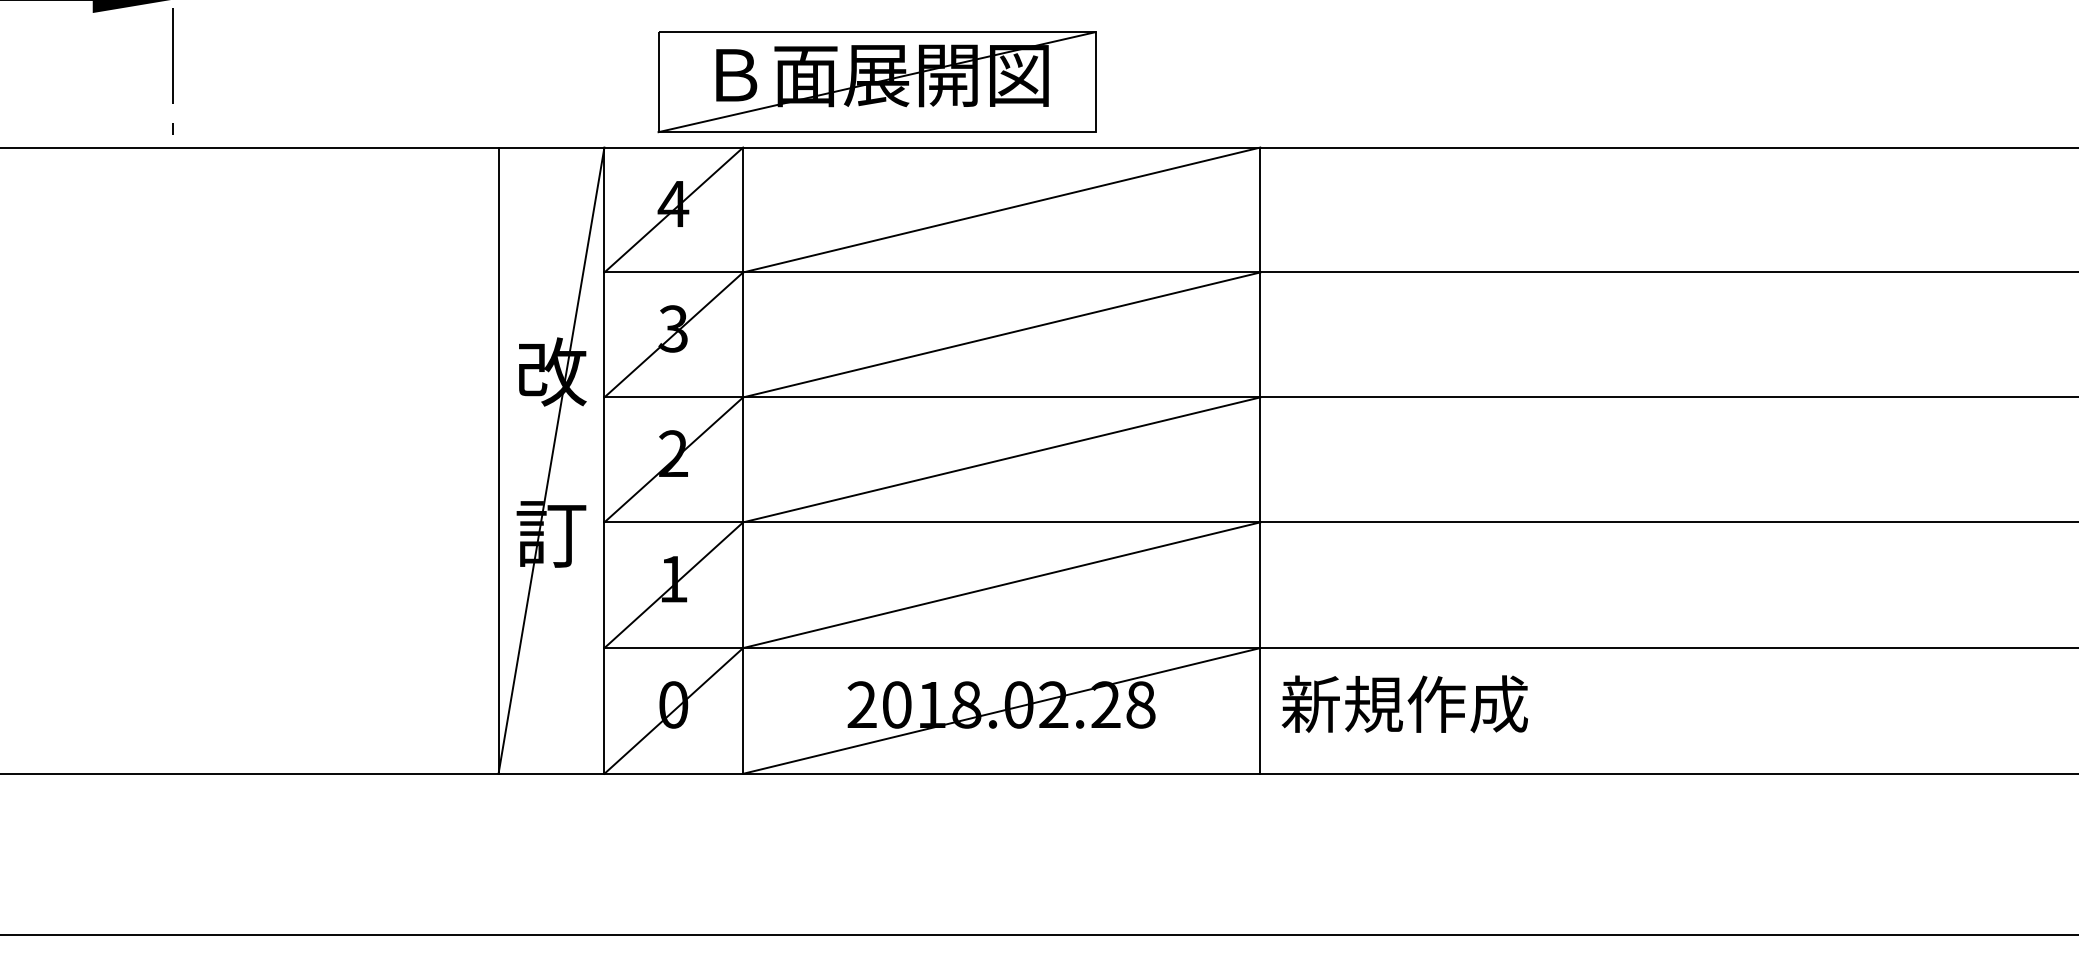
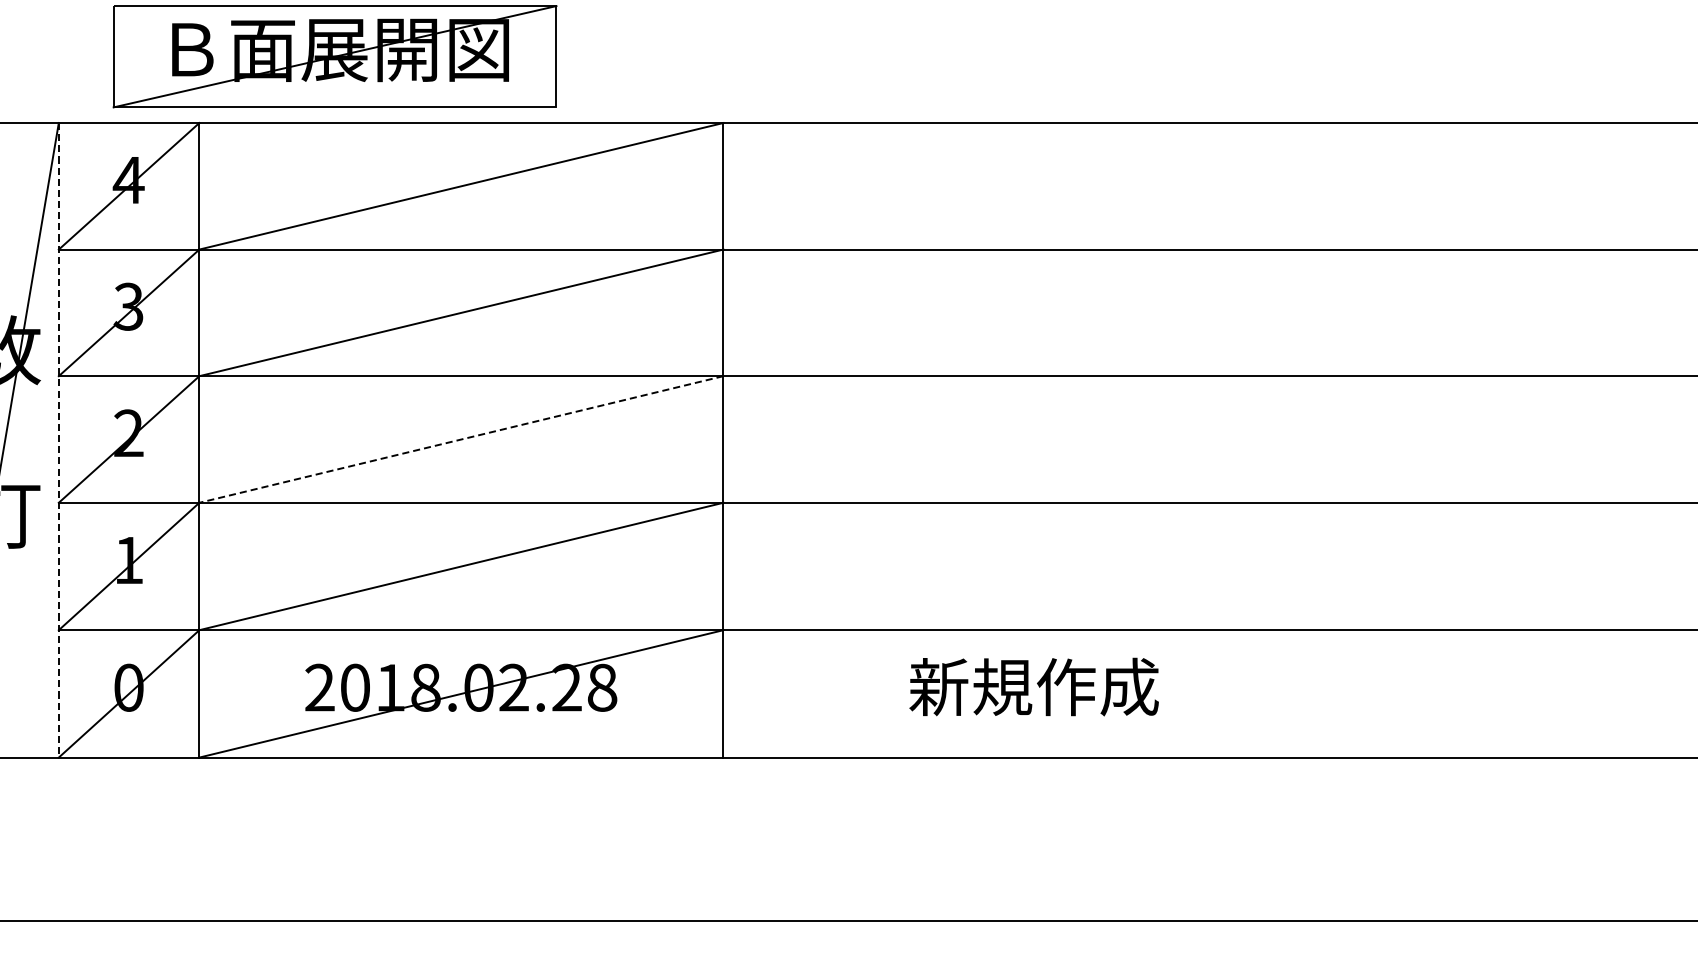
line: (1001, 460) -> (461, 440), solid -> dashed
line: (604, 461) -> (58, 441), solid -> dashed
text: (1404, 704) -> (1033, 687), moved

